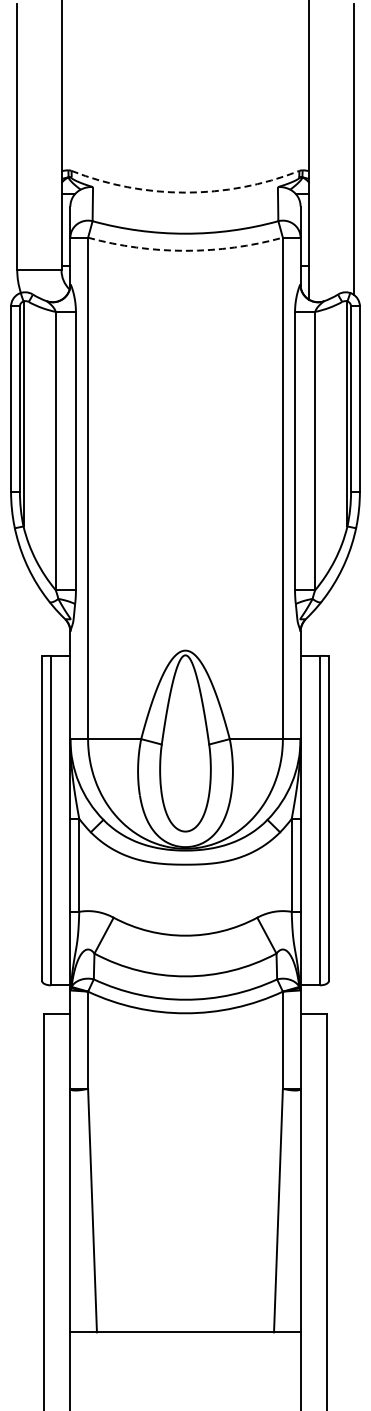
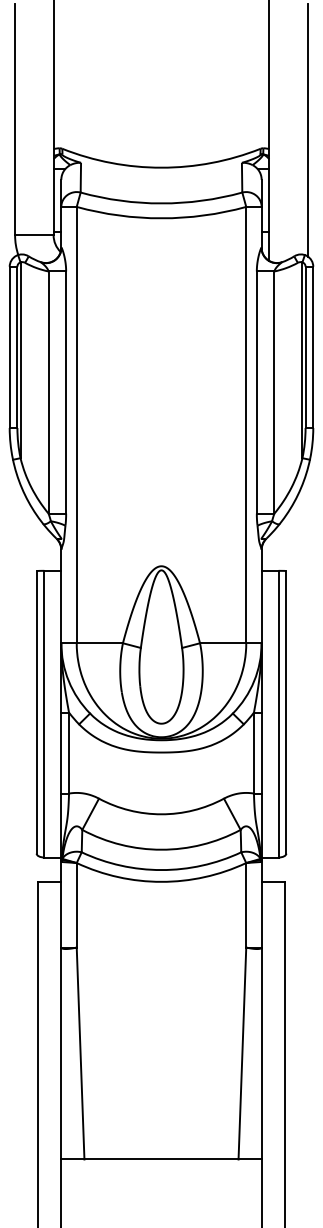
arc: (185, 192) -> (161, 167), dashed -> solid
arc: (185, 250) -> (161, 218), dashed -> solid

